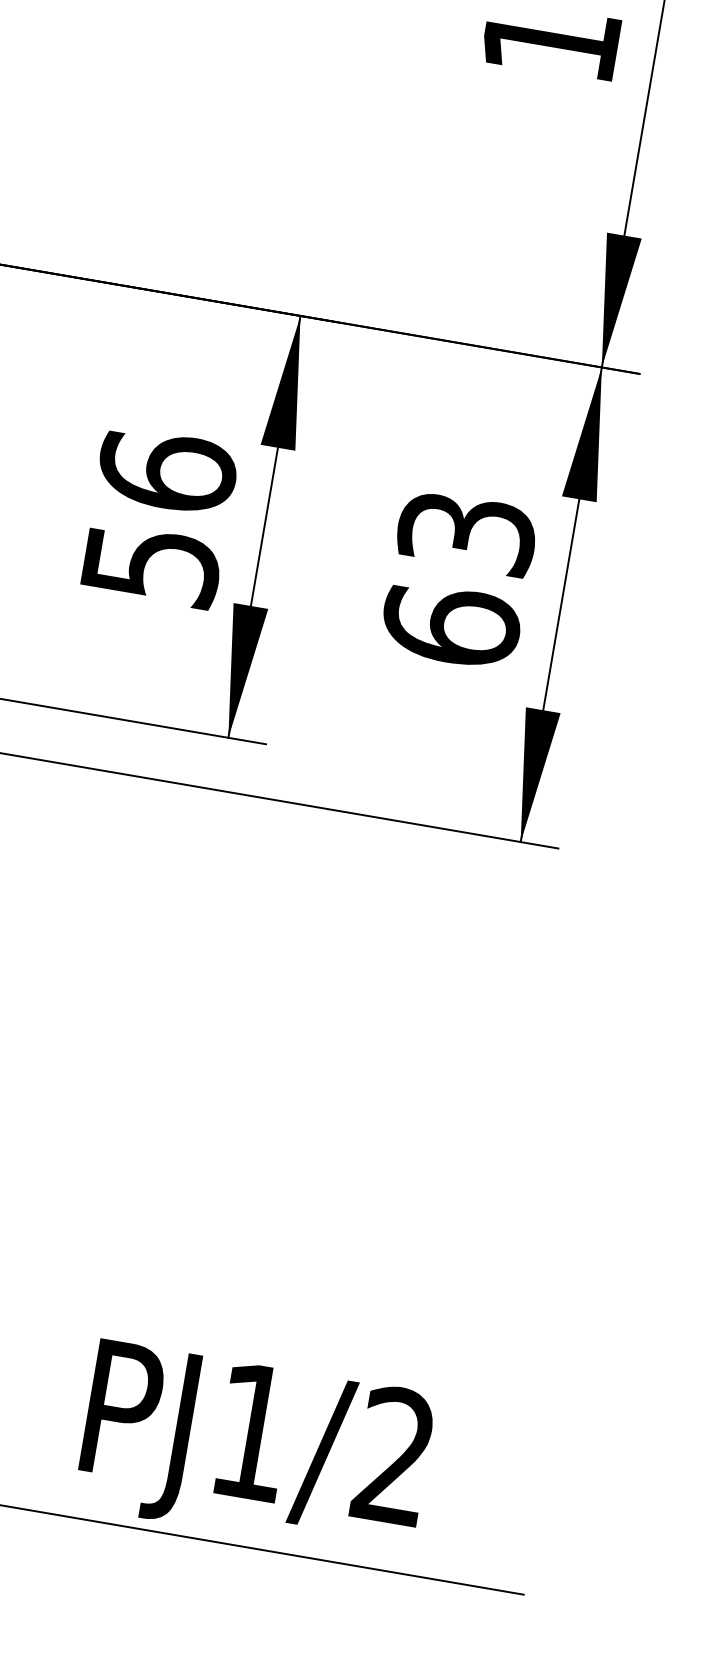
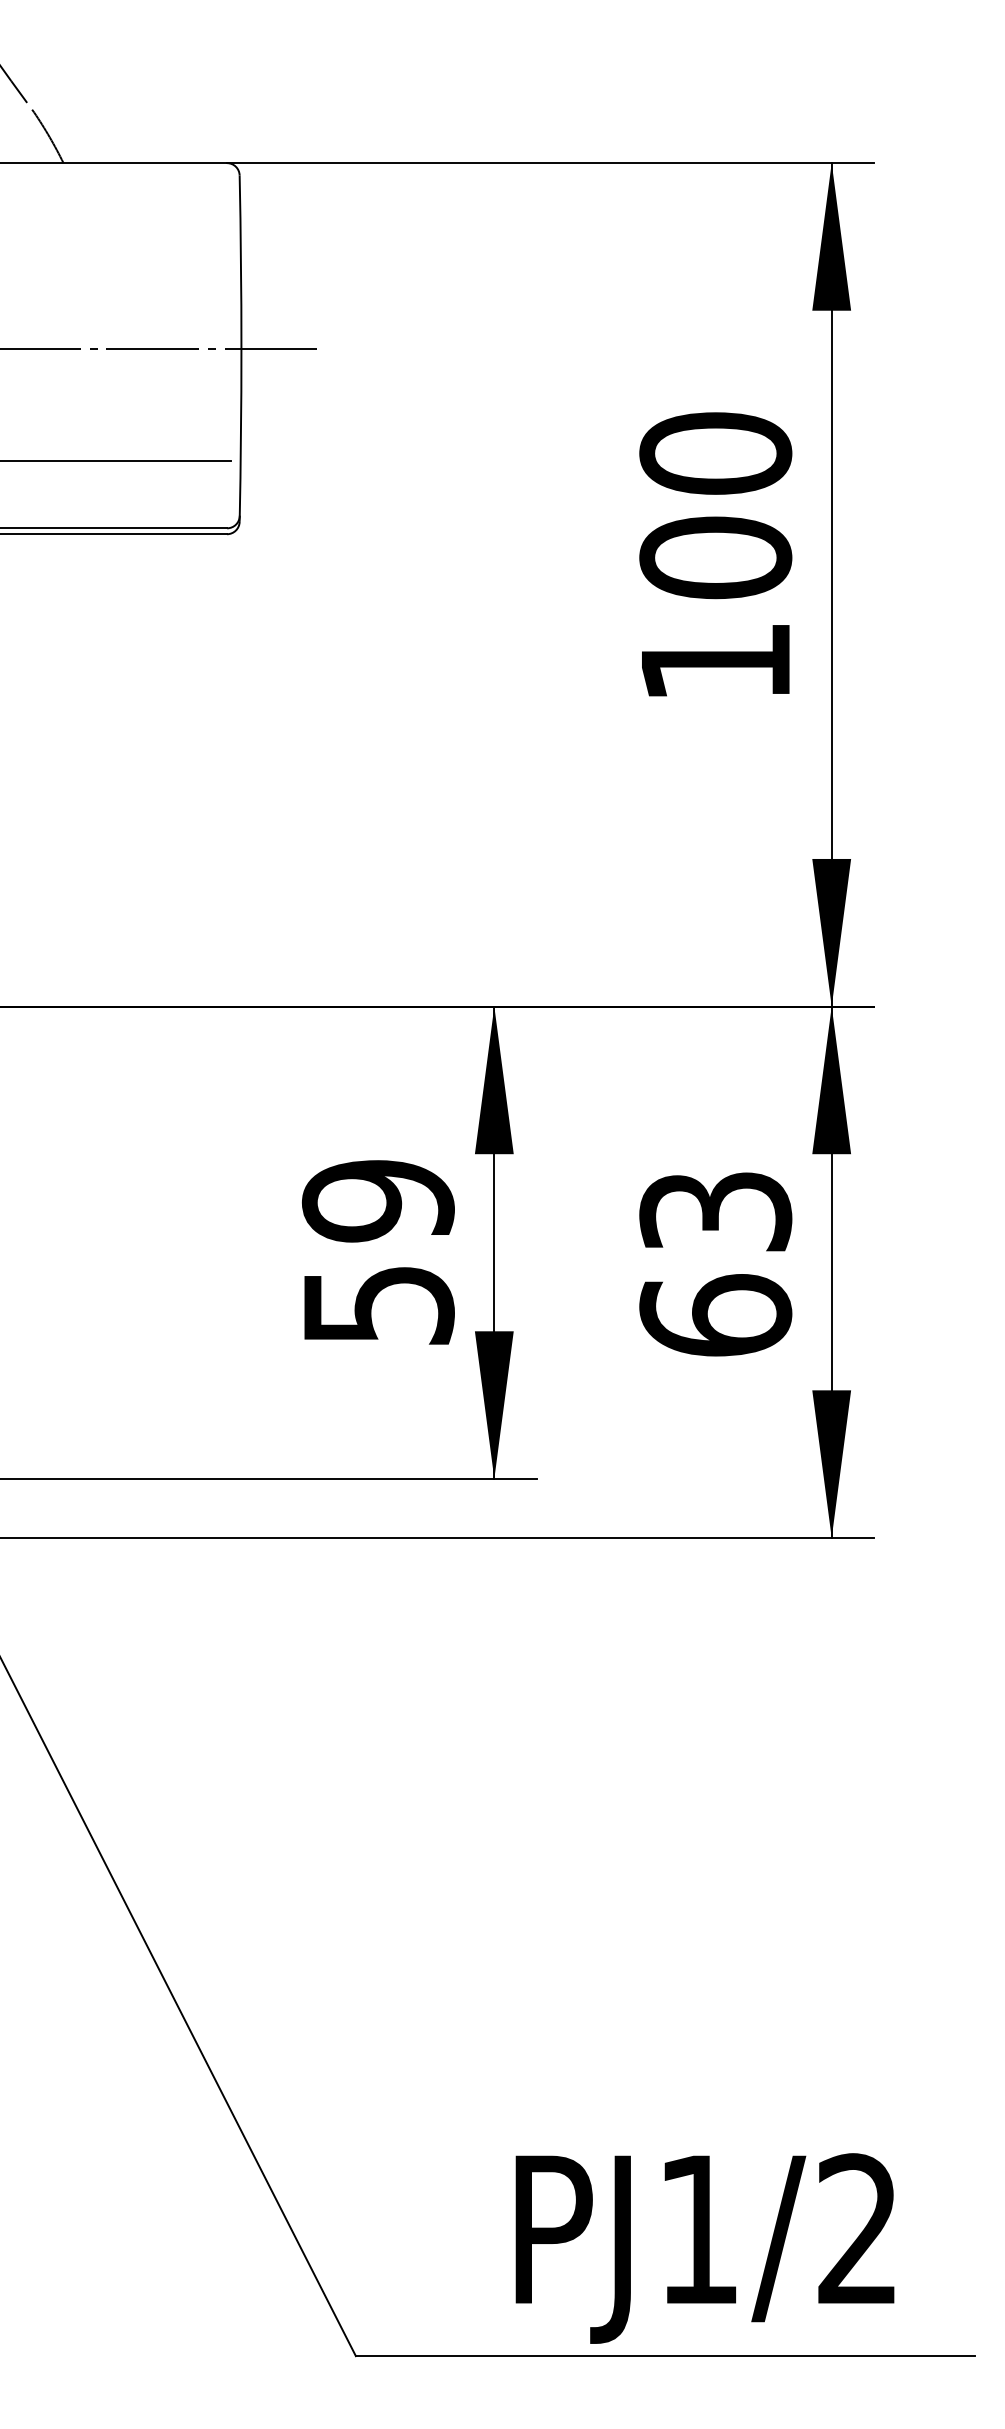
text: (166, 471) -> (377, 1200), 56 -> 59
text: (254, 1449) -> (704, 2248), moved

